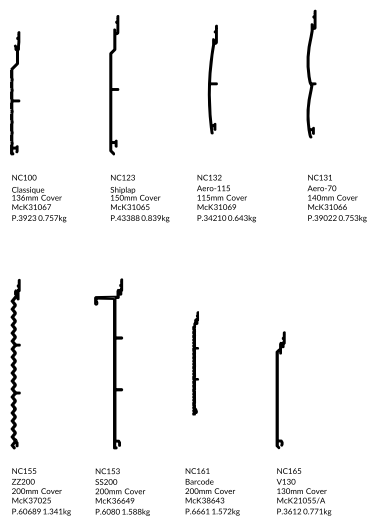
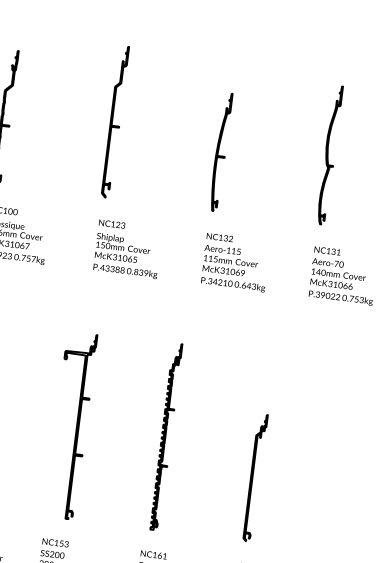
part: (311, 73) -> (330, 154), moved
part: (212, 79) -> (220, 152), moved
text: (226, 198) -> (235, 262), moved
part: (195, 363) -> (166, 437), size x1.67

